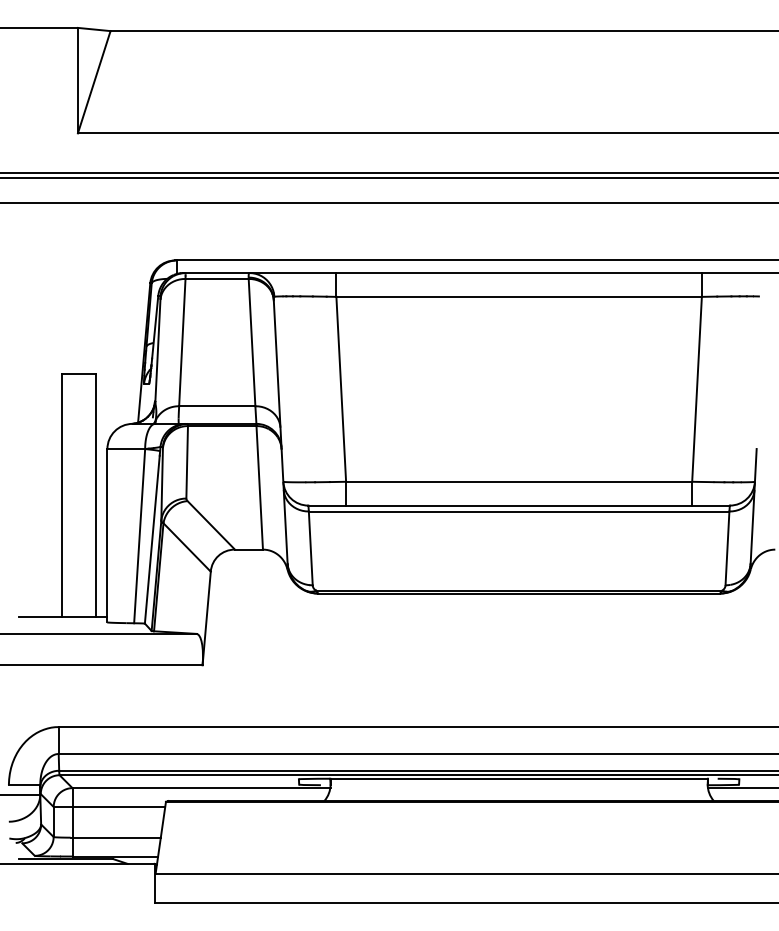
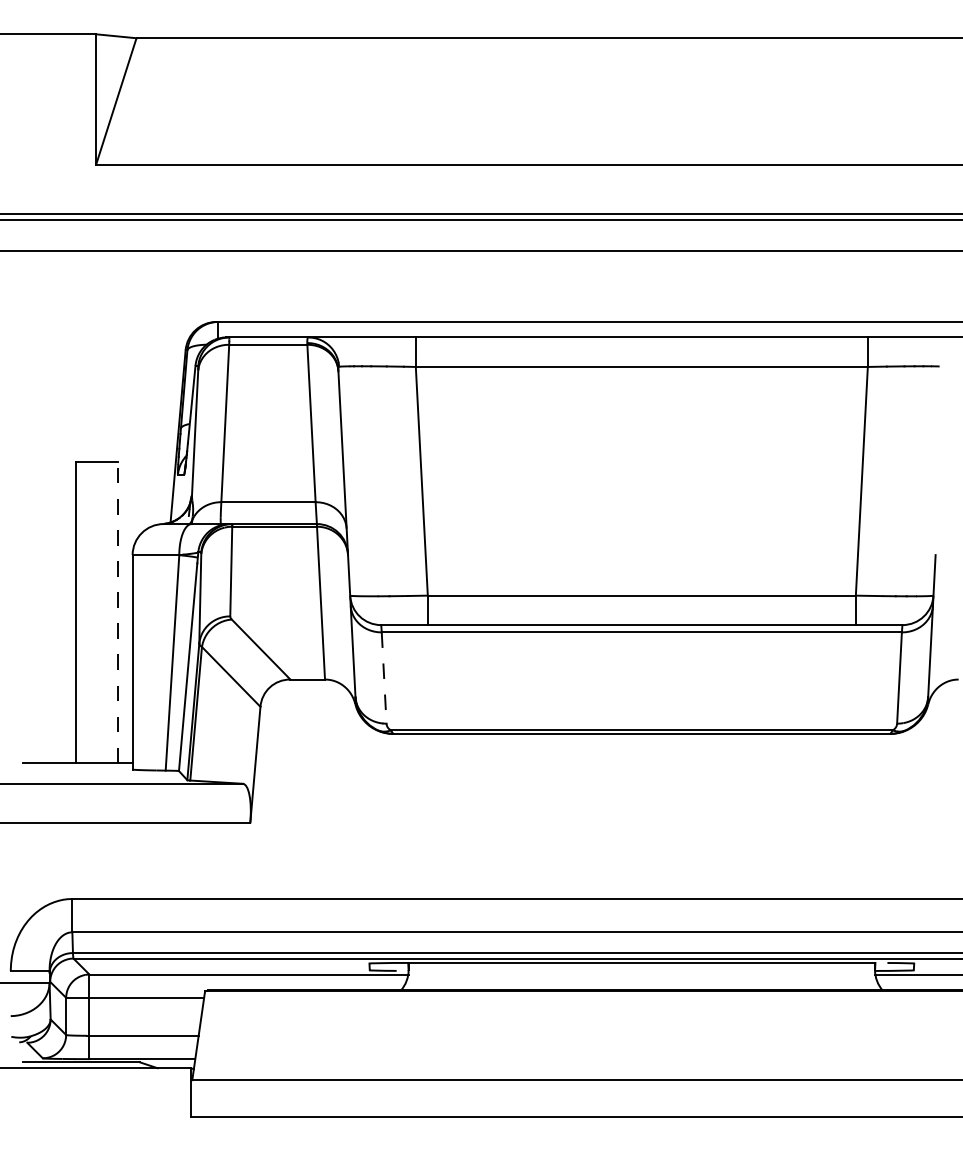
line: (95, 495) -> (117, 612), solid -> dashed
line: (310, 548) -> (383, 678), solid -> dashed

